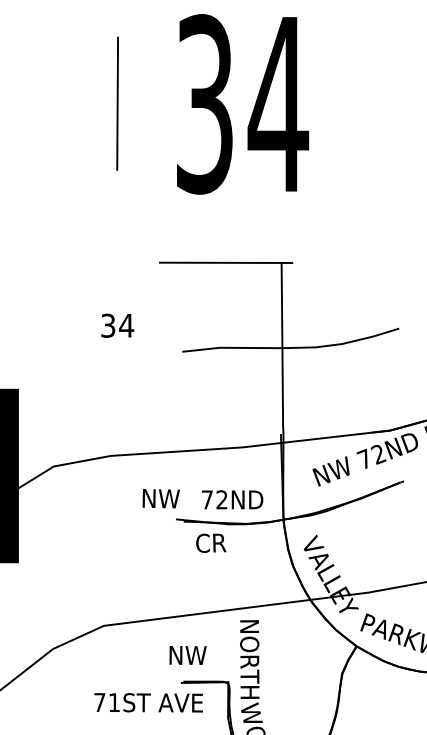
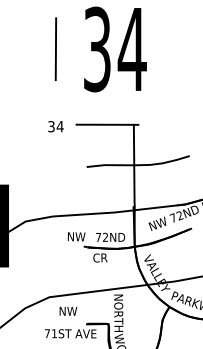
text: (116, 325) -> (55, 126), moved
text: (188, 653) -> (68, 310), moved

